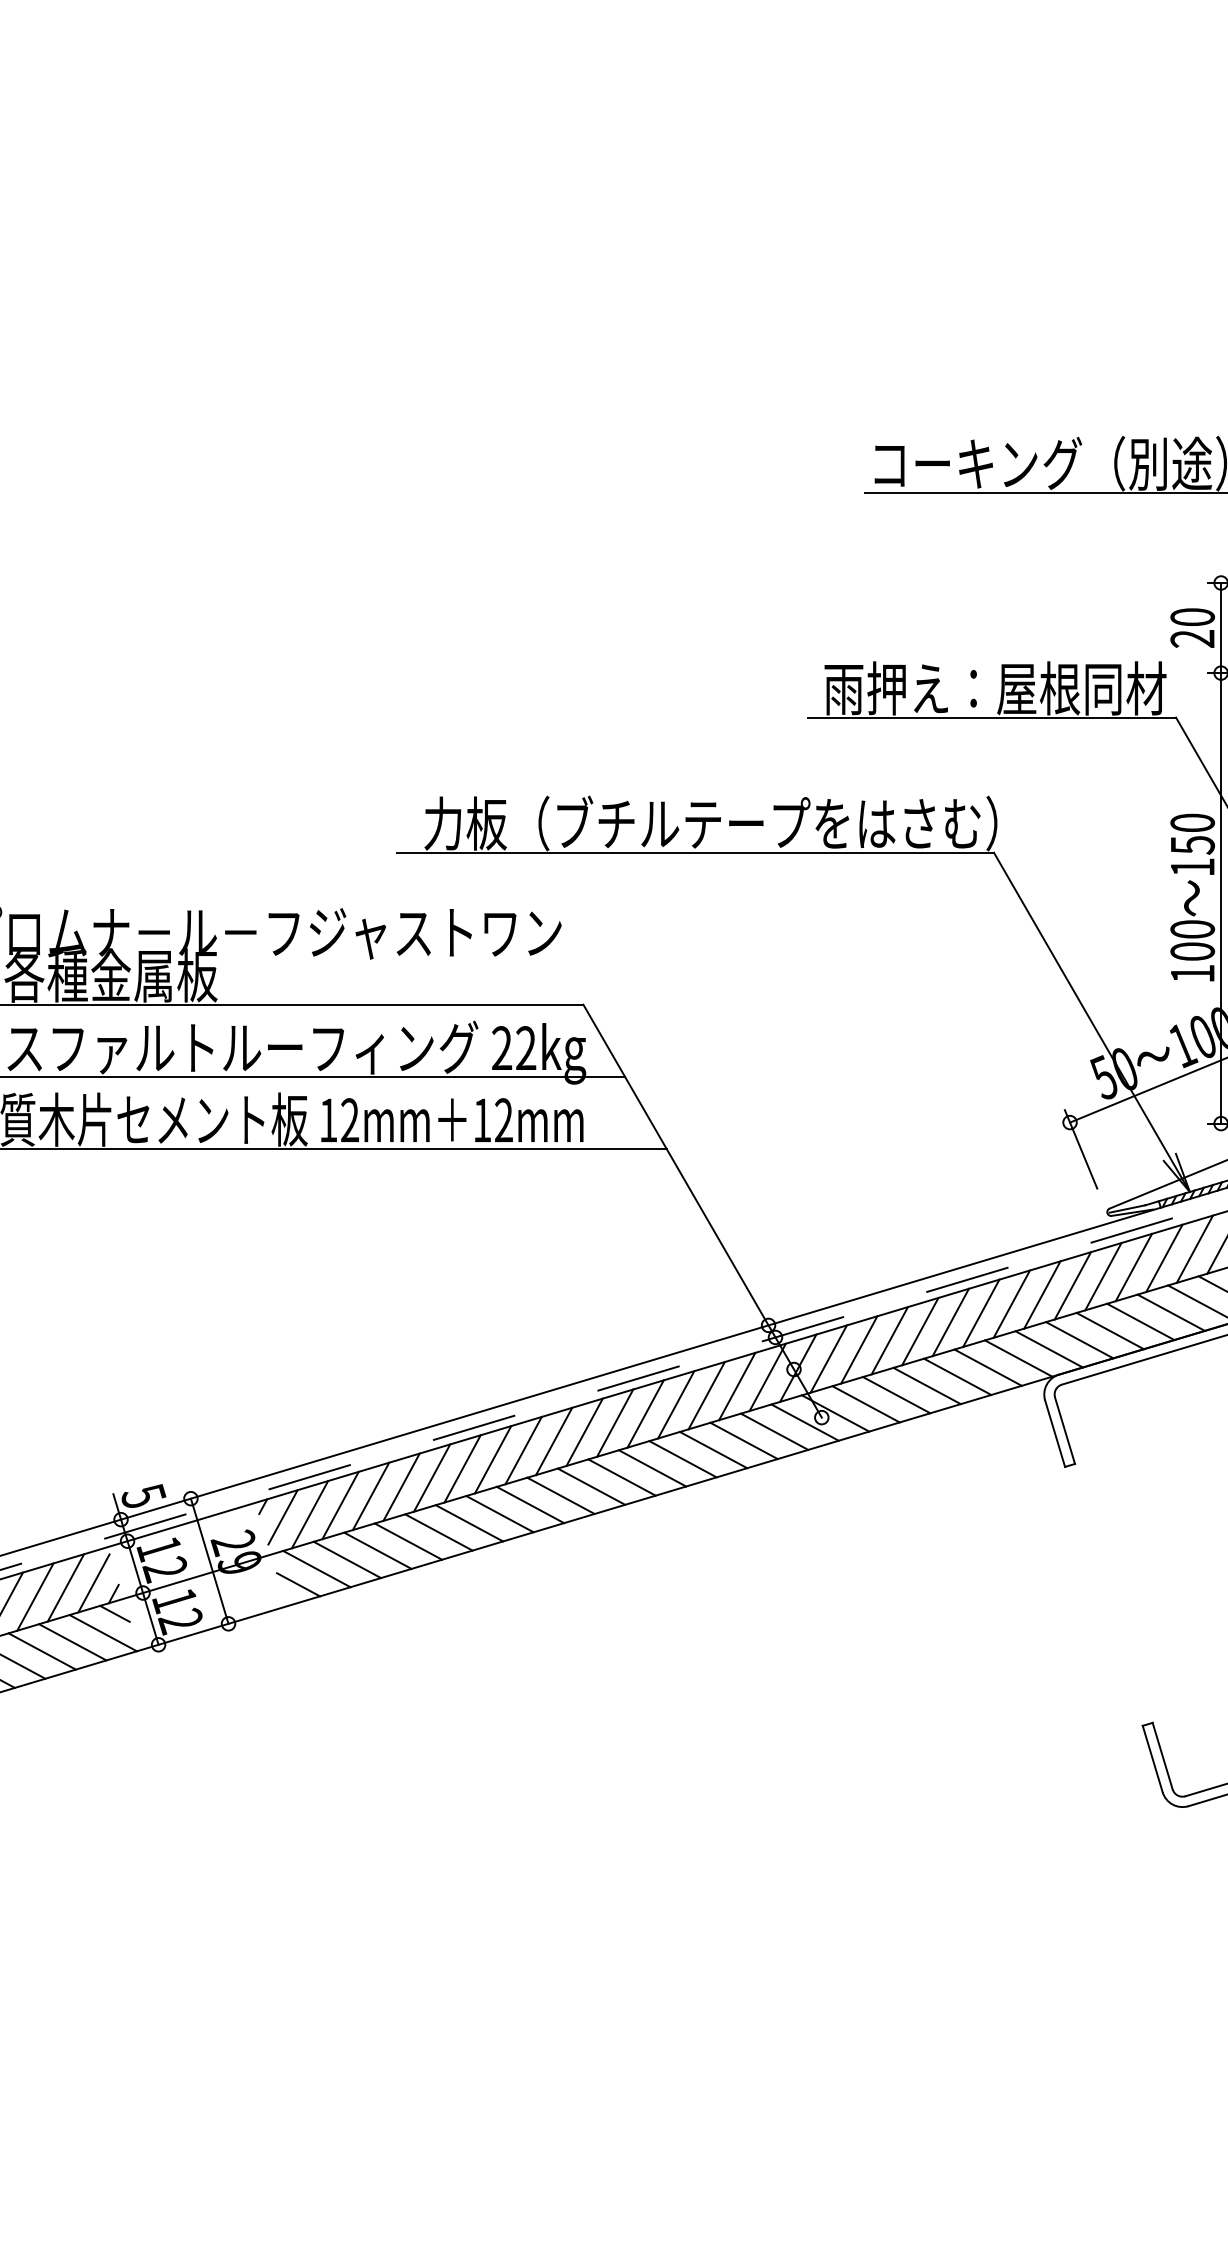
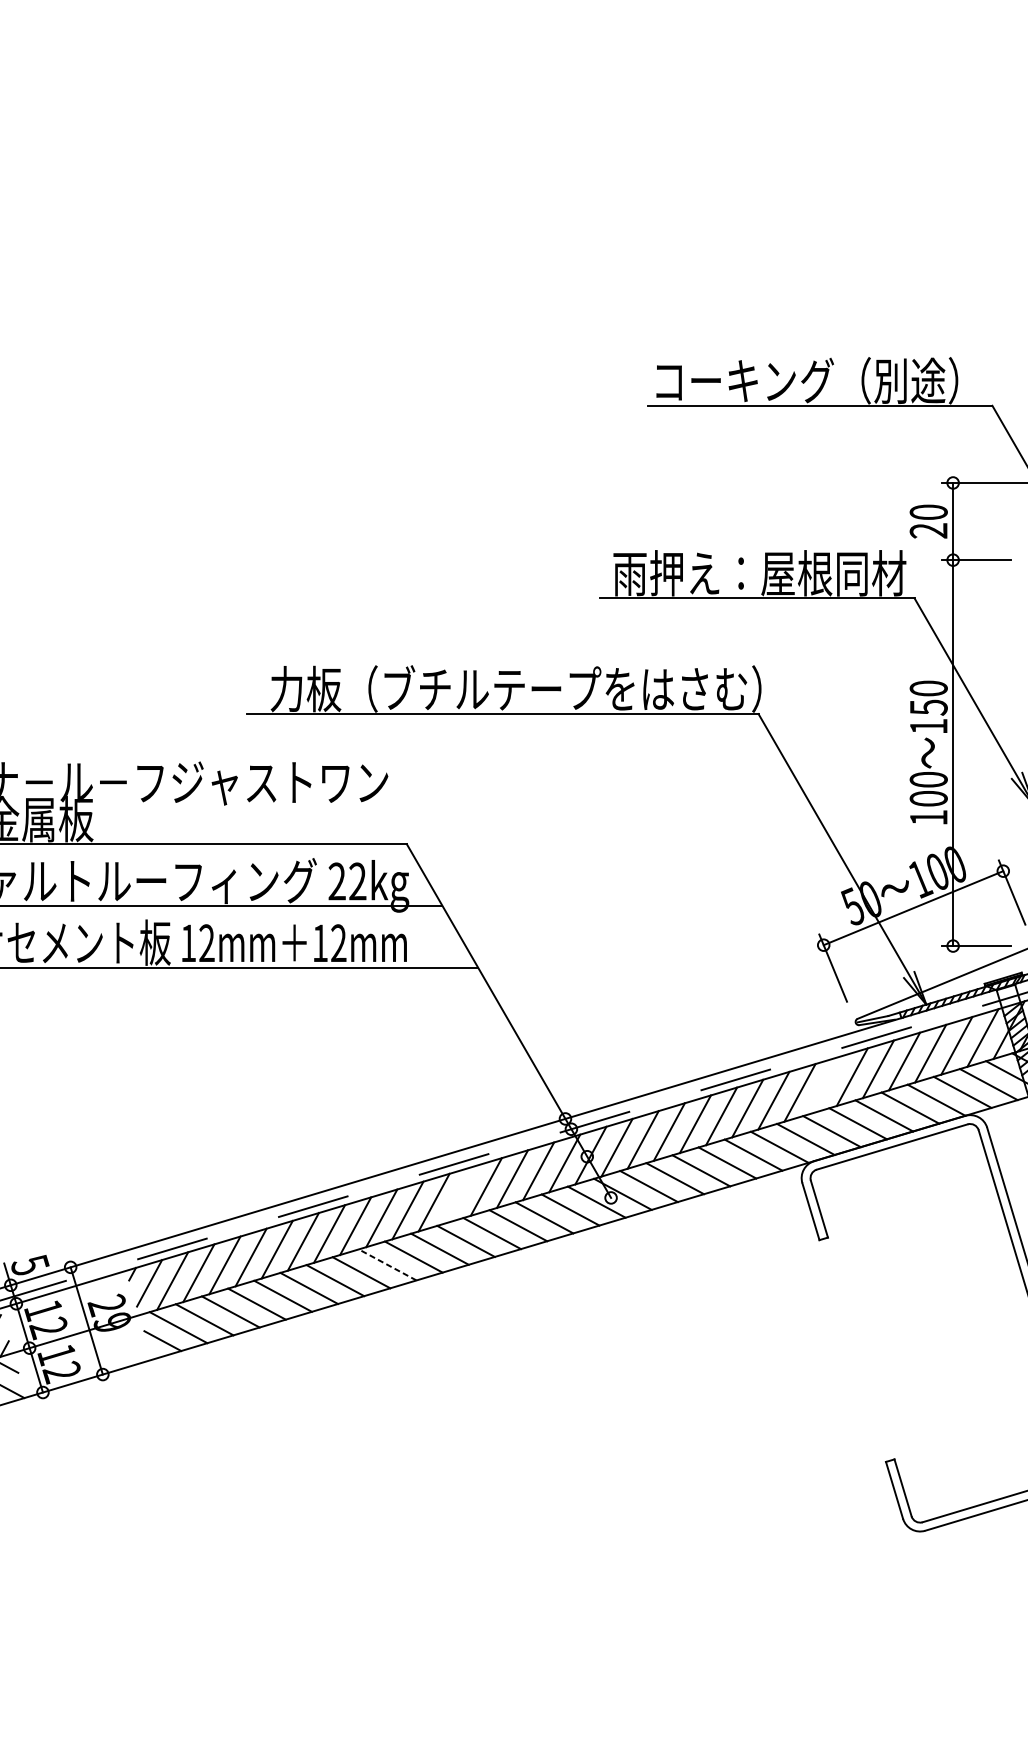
line: (1072, 1285) -> (825, 1084), removed
line: (645, 1413) -> (460, 1194), removed
line: (560, 1495) -> (387, 1264), solid -> dashed

